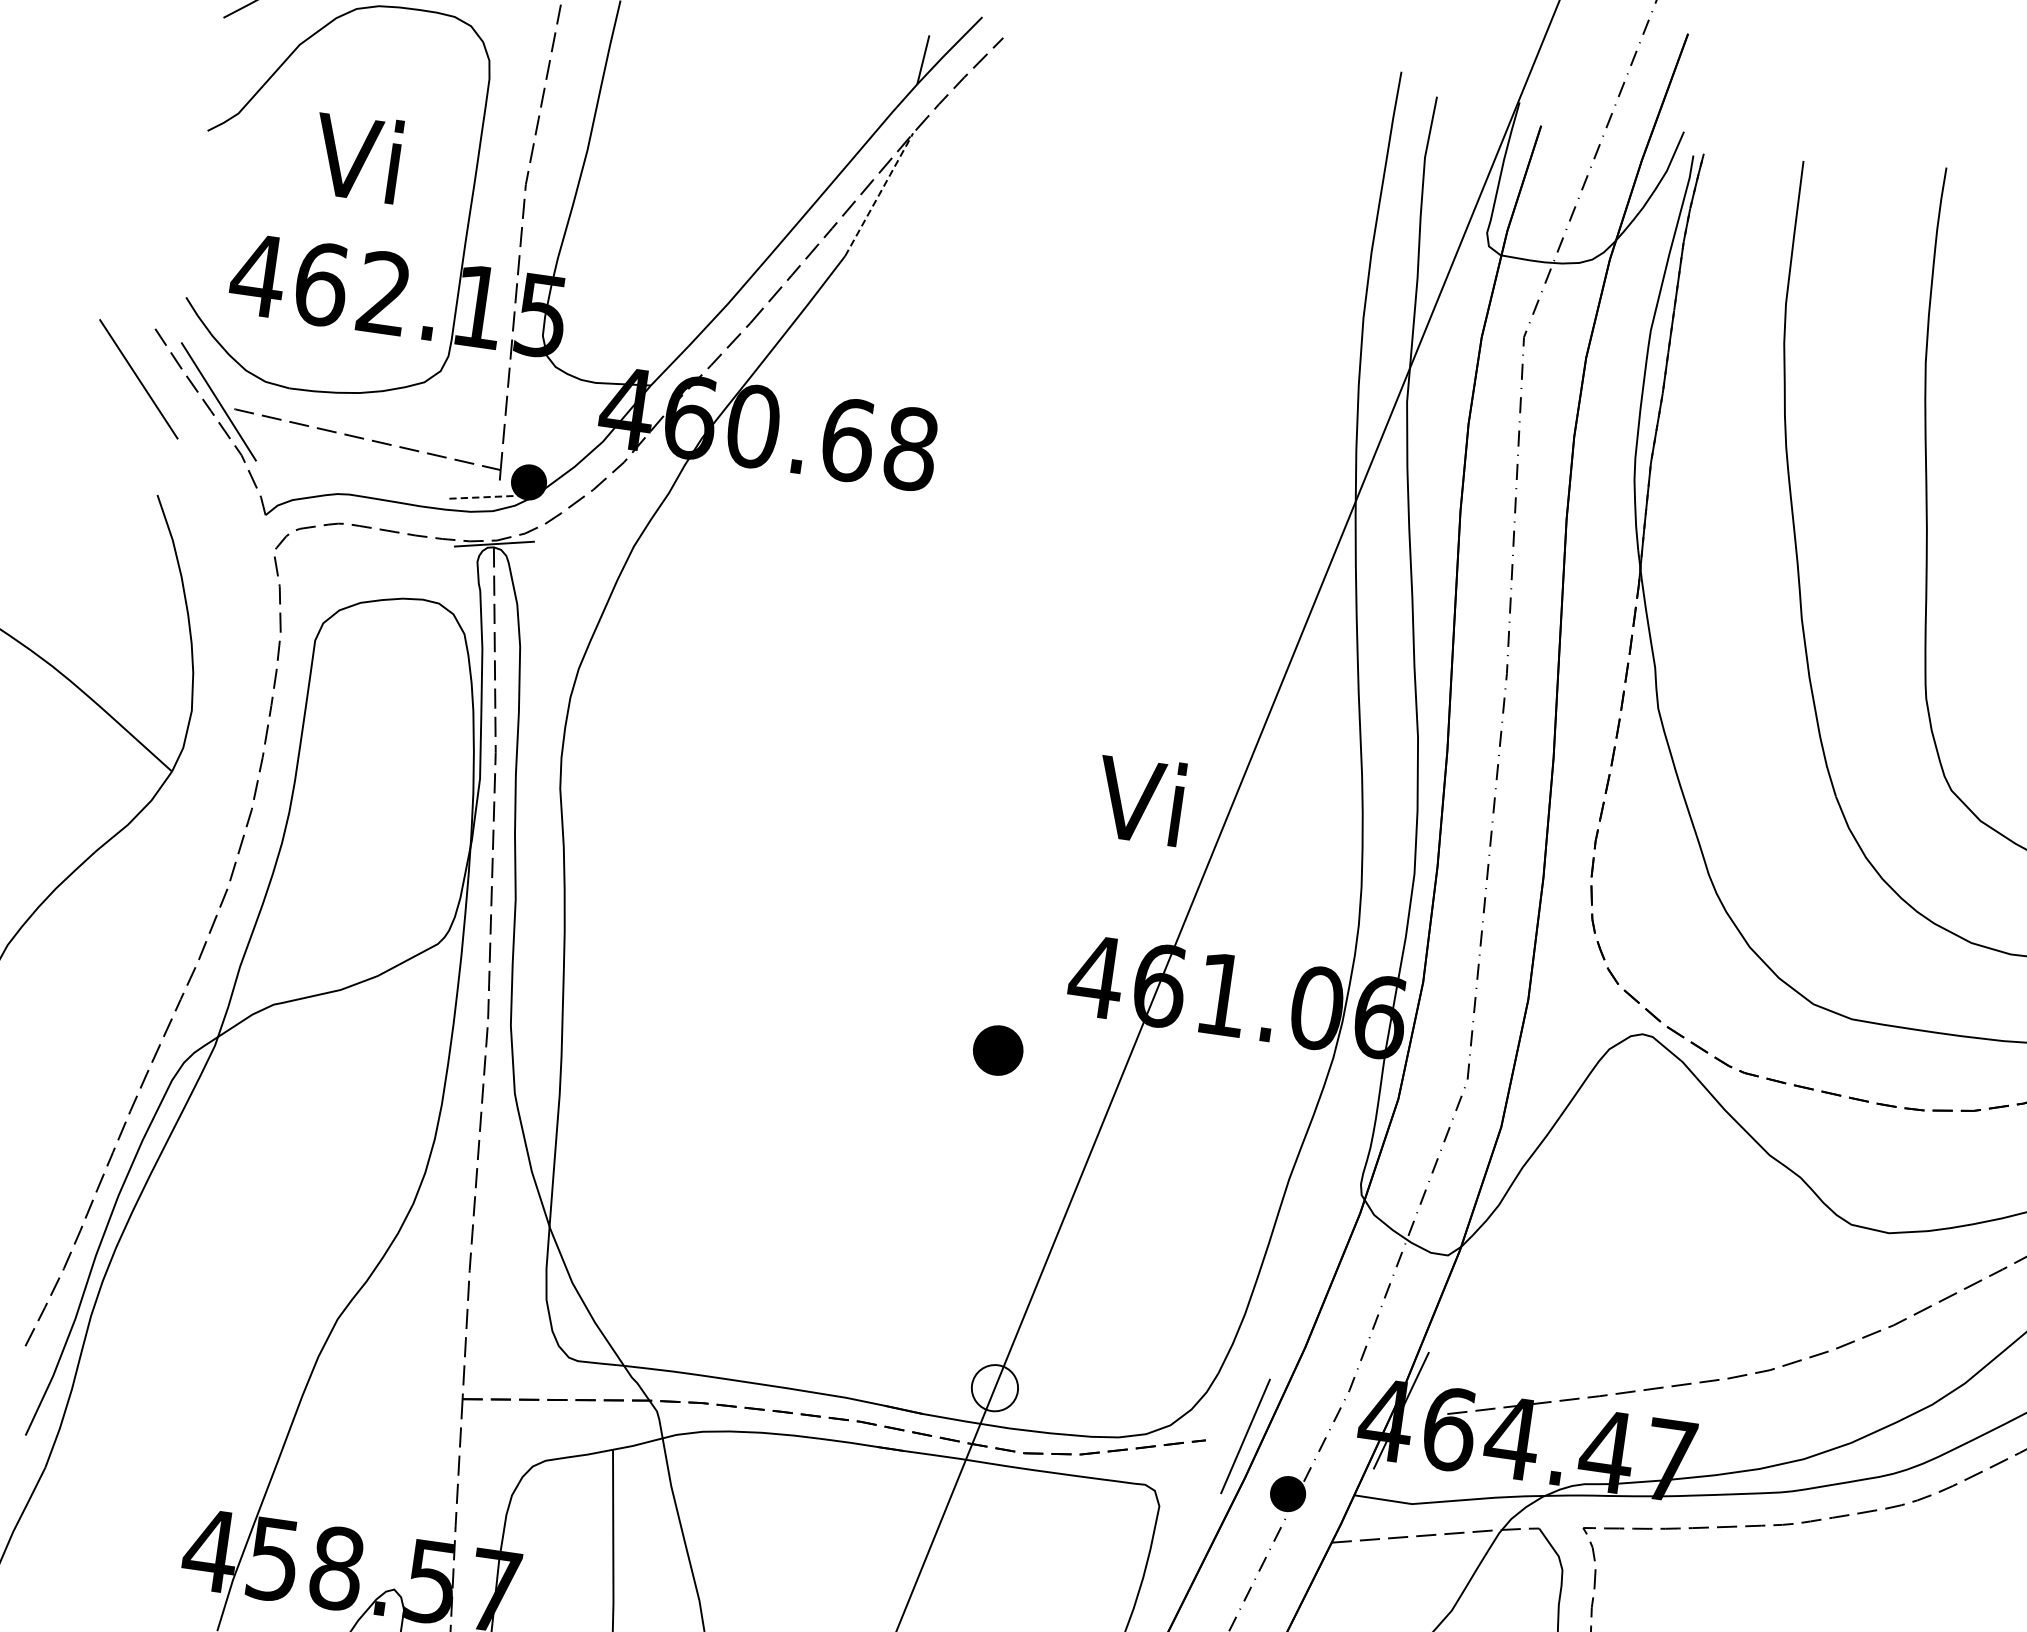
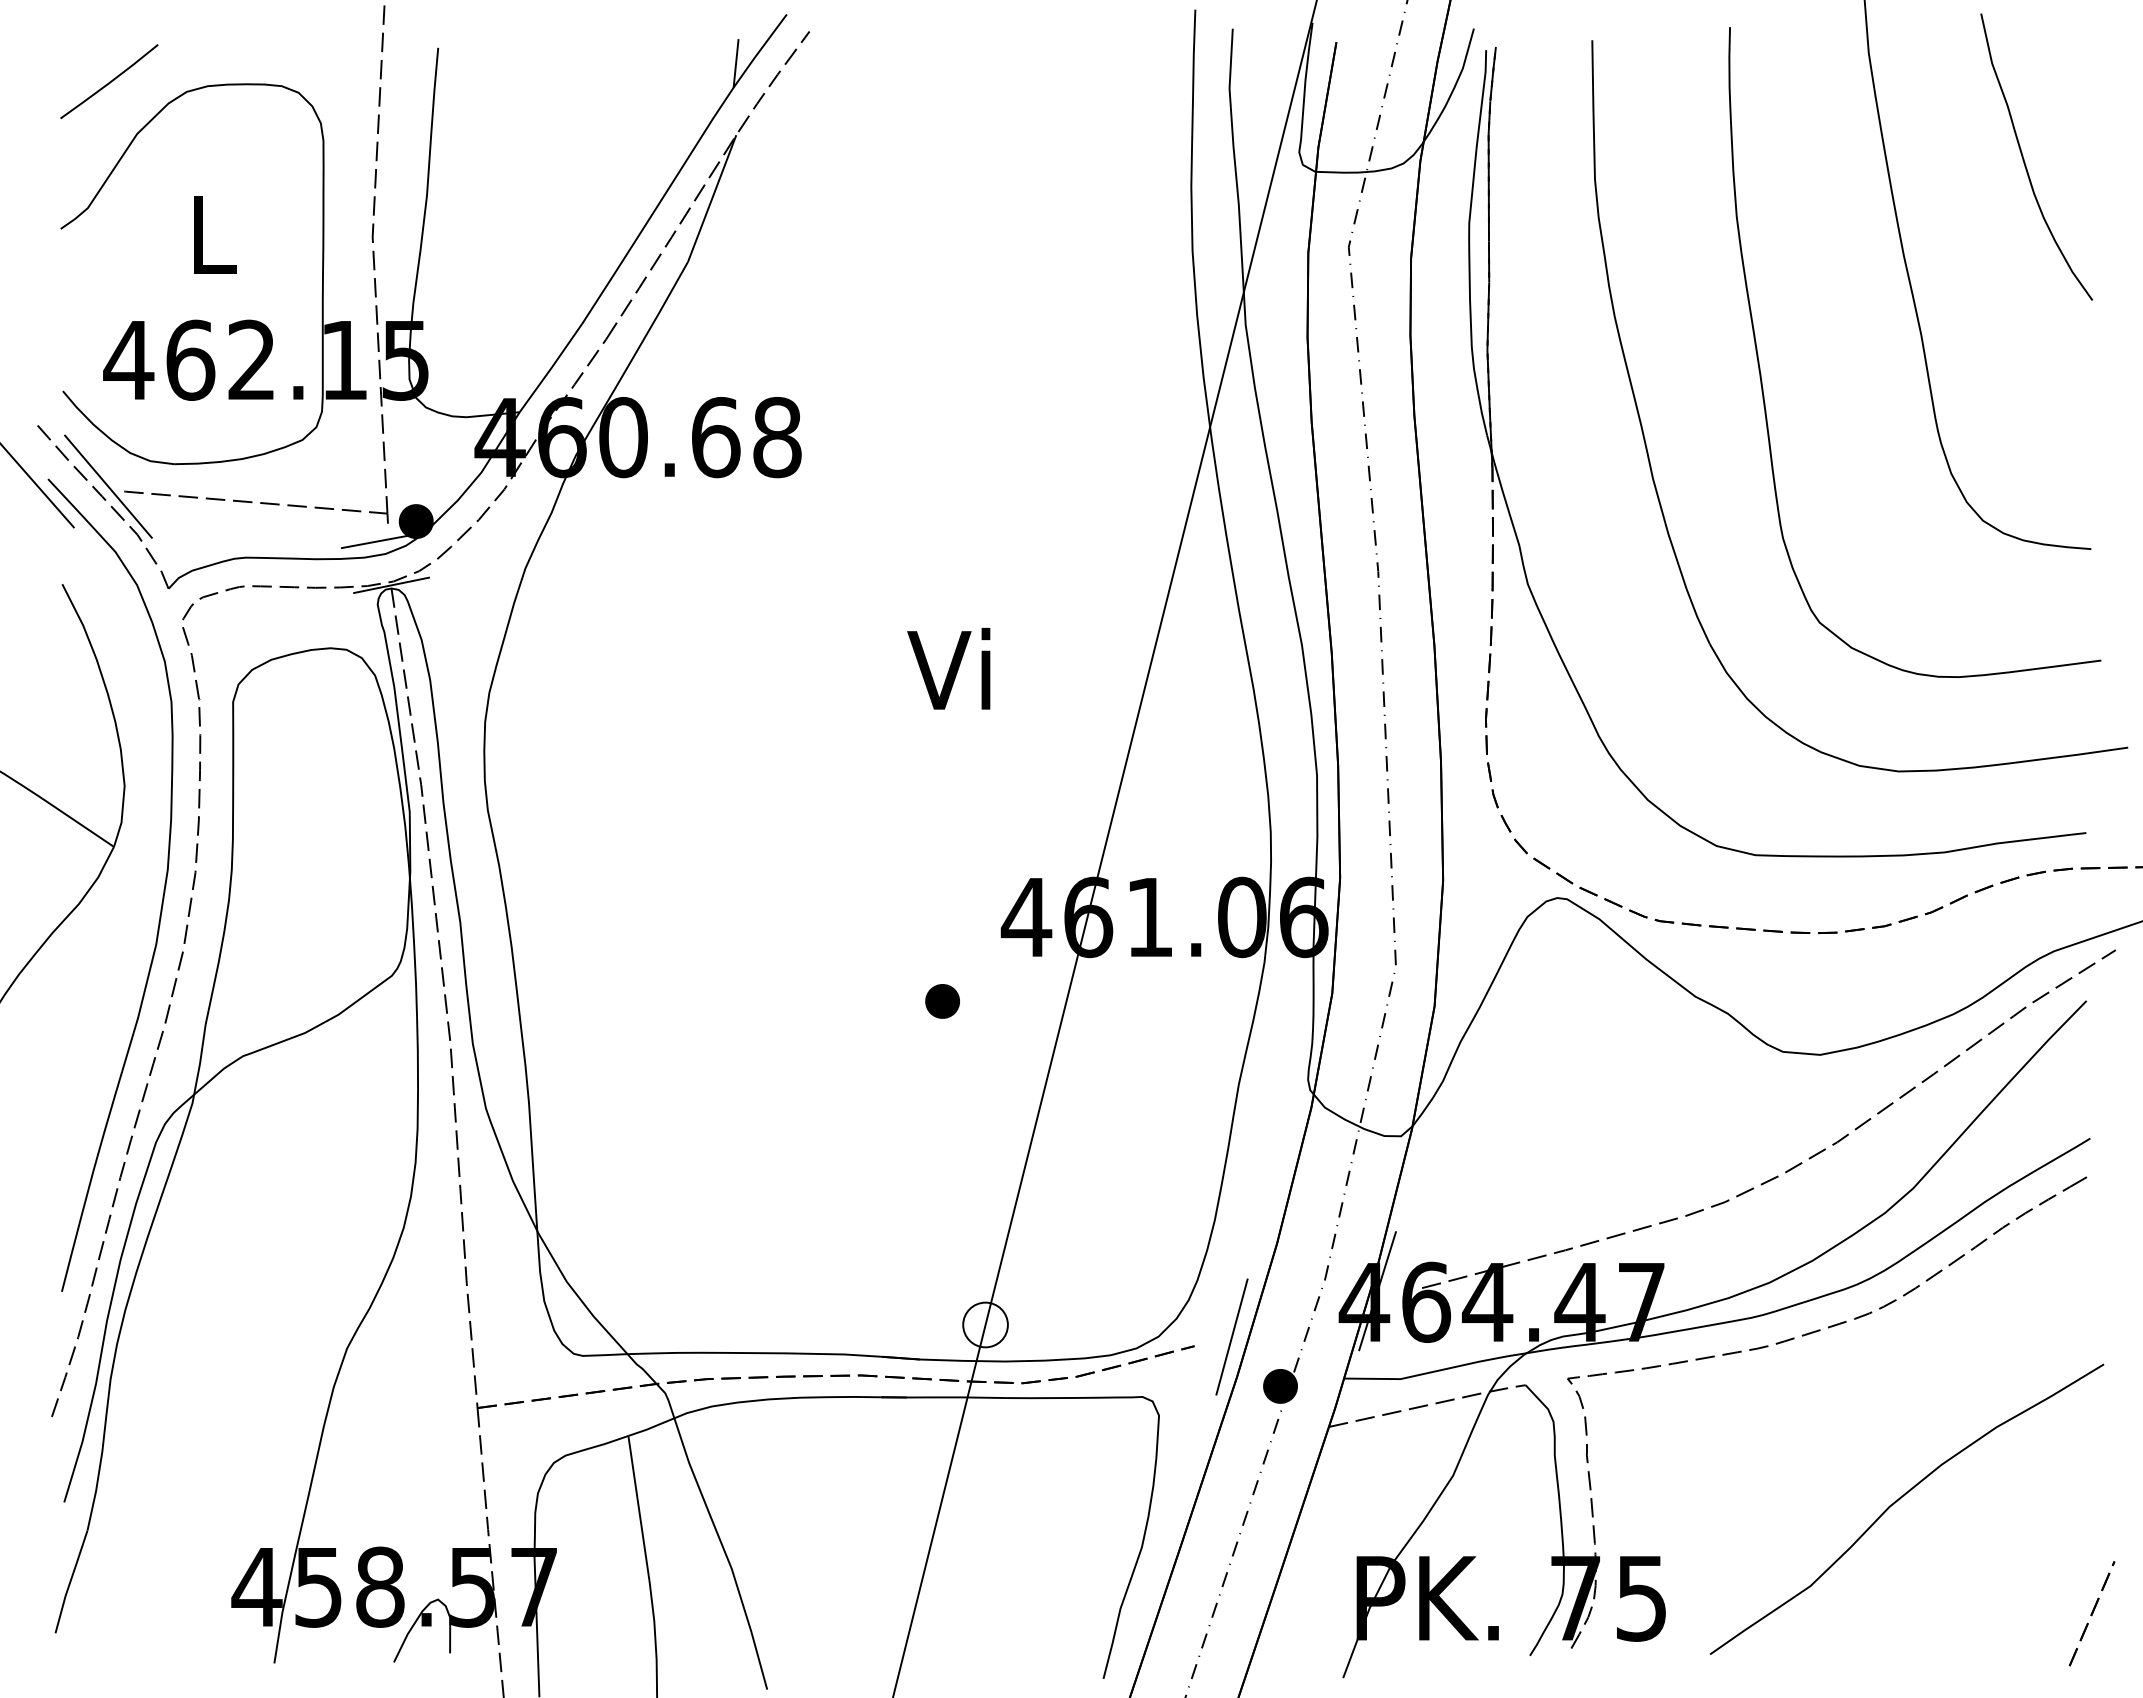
text: (356, 156) -> (206, 233), Vi -> L
line: (879, 194) -> (712, 198), dashed -> solid
line: (486, 497) -> (377, 541), dashed -> solid
text: (1139, 799) -> (948, 668), moved
curve: (214, 828) -> (162, 895), added
part: (997, 1050) -> (942, 1001), size x0.71

